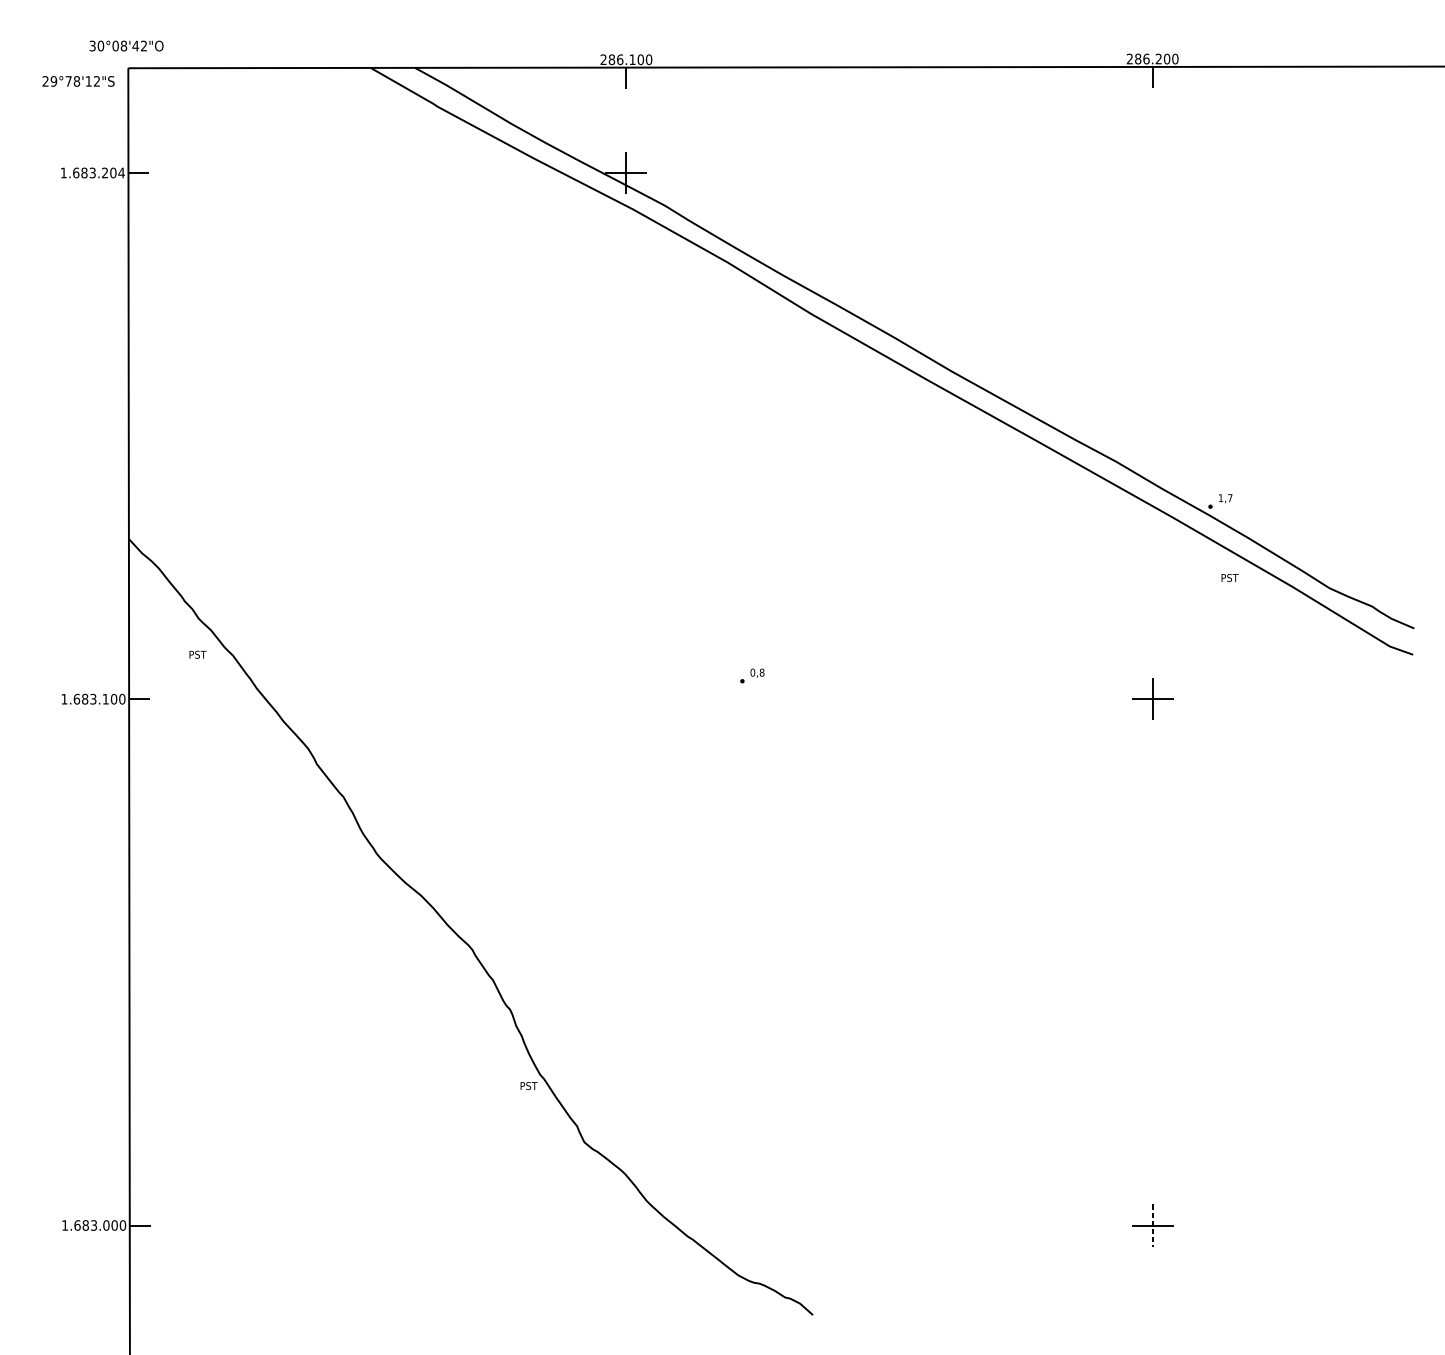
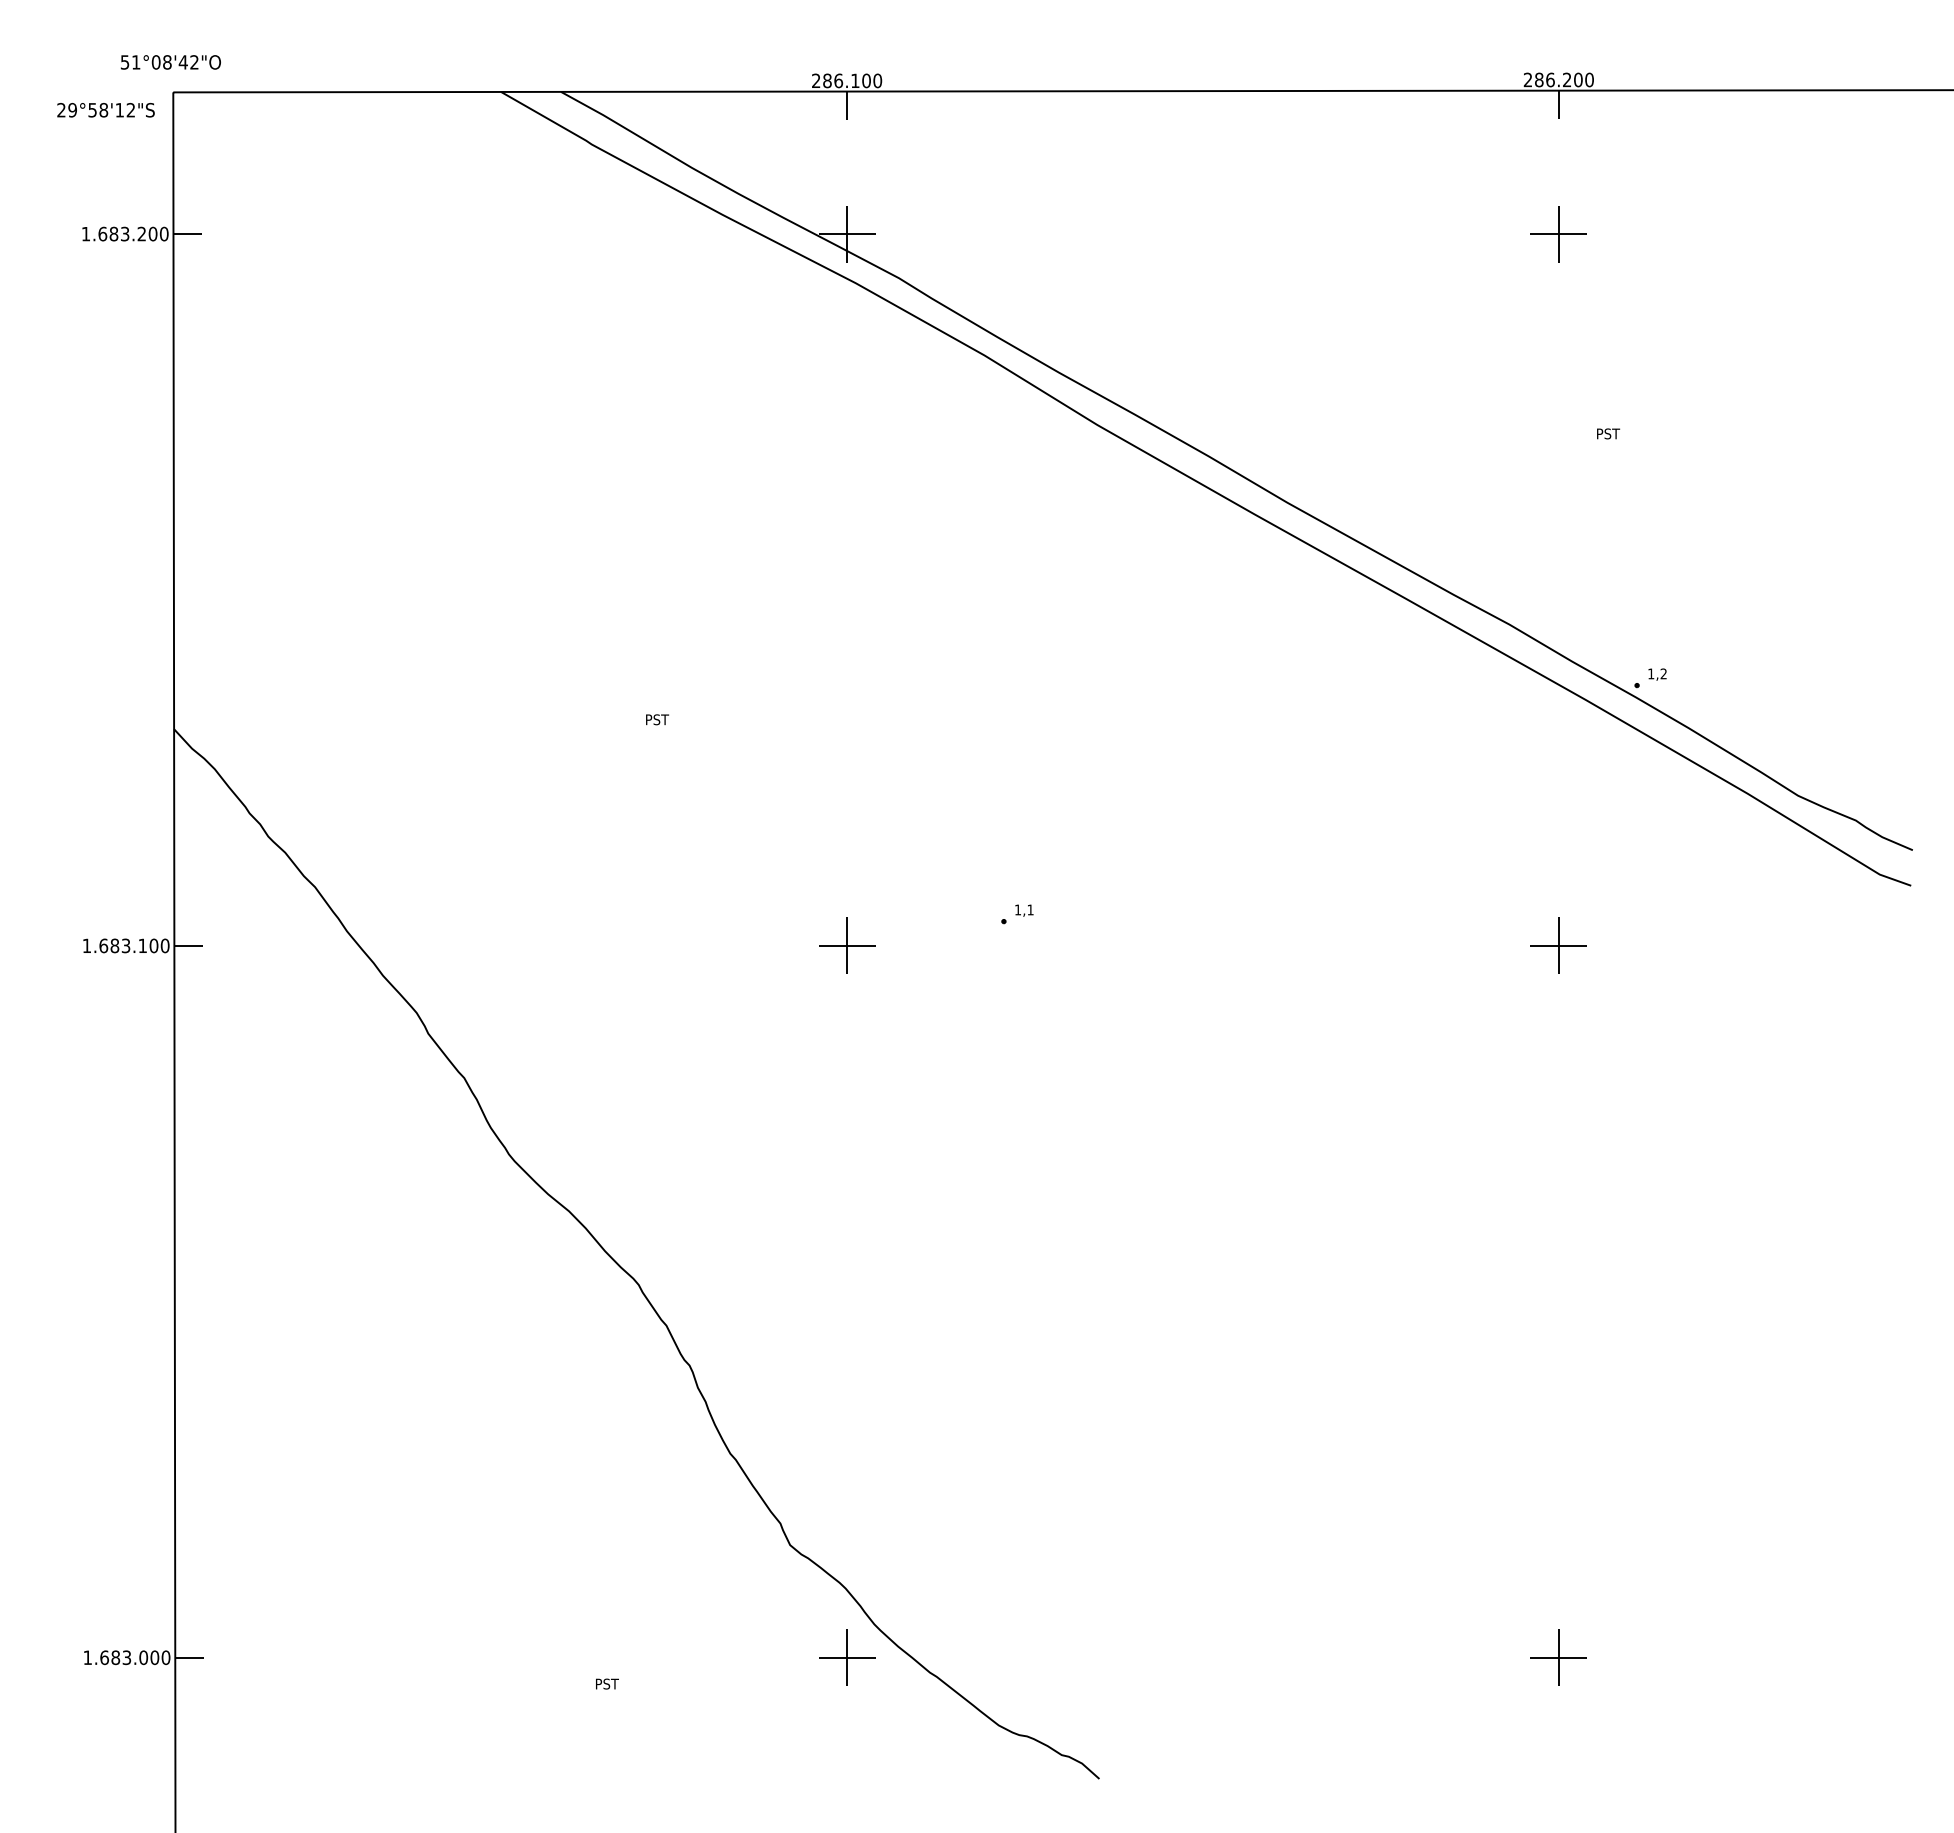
text: (96, 46) -> (130, 62), 30°08'42"O -> 51°08'42"O
text: (68, 81) -> (92, 110), 29°78'12"S -> 29°58'12"S
text: (121, 172) -> (163, 233), 1.683.204 -> 1.683.200
part: (1152, 173) -> (1558, 234), added
text: (1230, 497) -> (1663, 673), 1,7 -> 1,2
text: (1230, 577) -> (1608, 433), moved
text: (197, 654) -> (657, 719), moved
text: (756, 672) -> (1023, 909), 0,8 -> 1,1
part: (626, 698) -> (847, 945), added
text: (529, 1085) -> (607, 1683), moved
part: (626, 1225) -> (847, 1657), added
line: (1152, 1226) -> (1558, 1658), dashed -> solid

